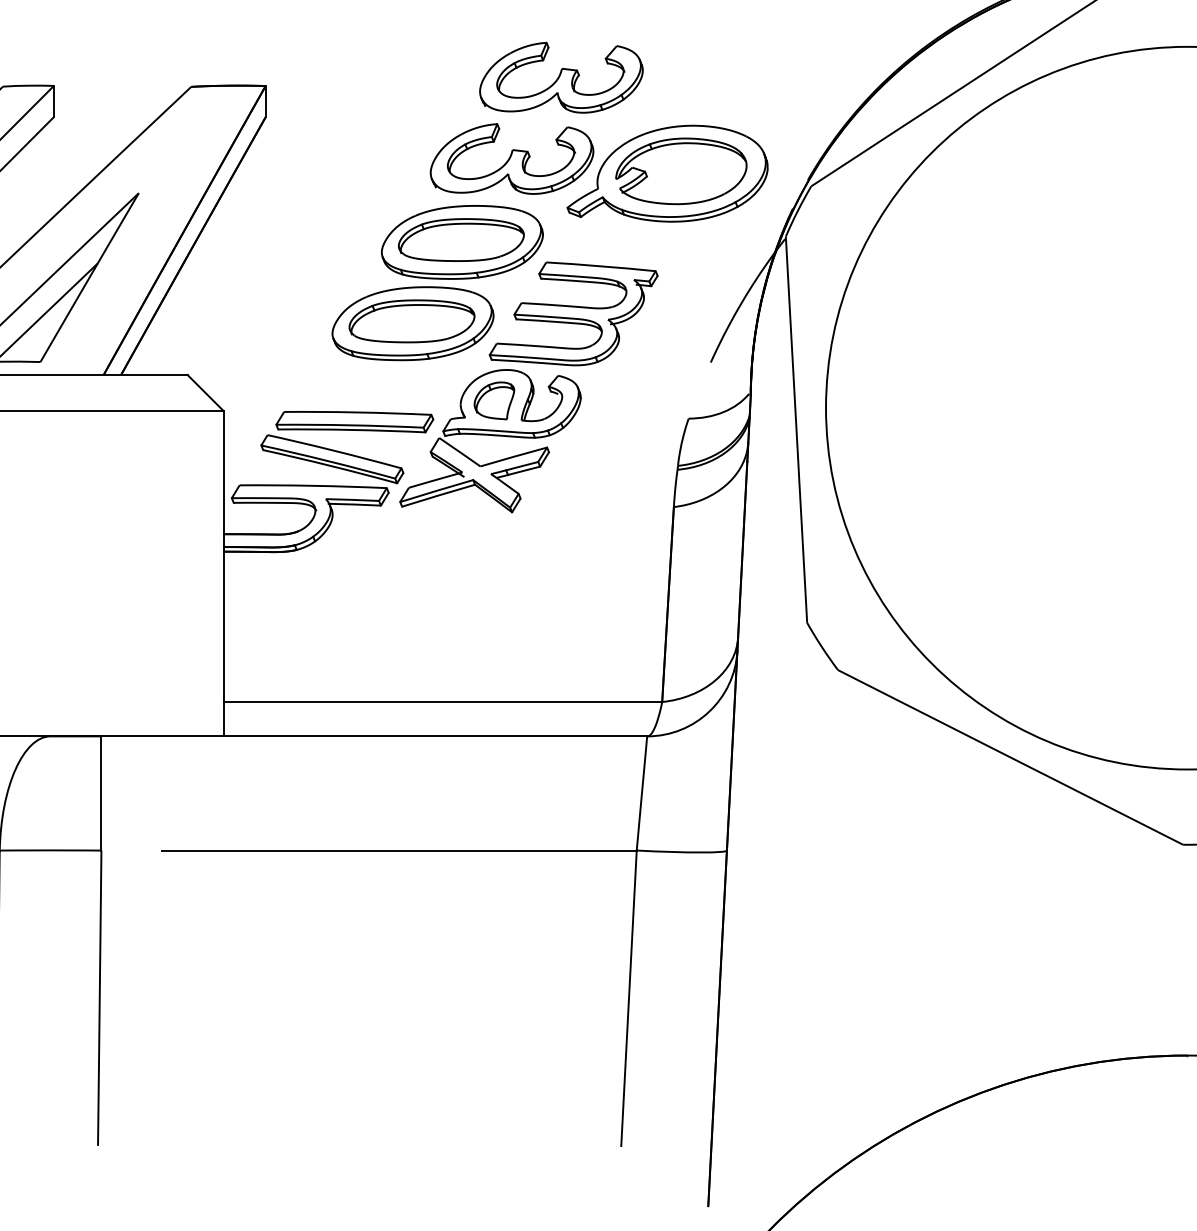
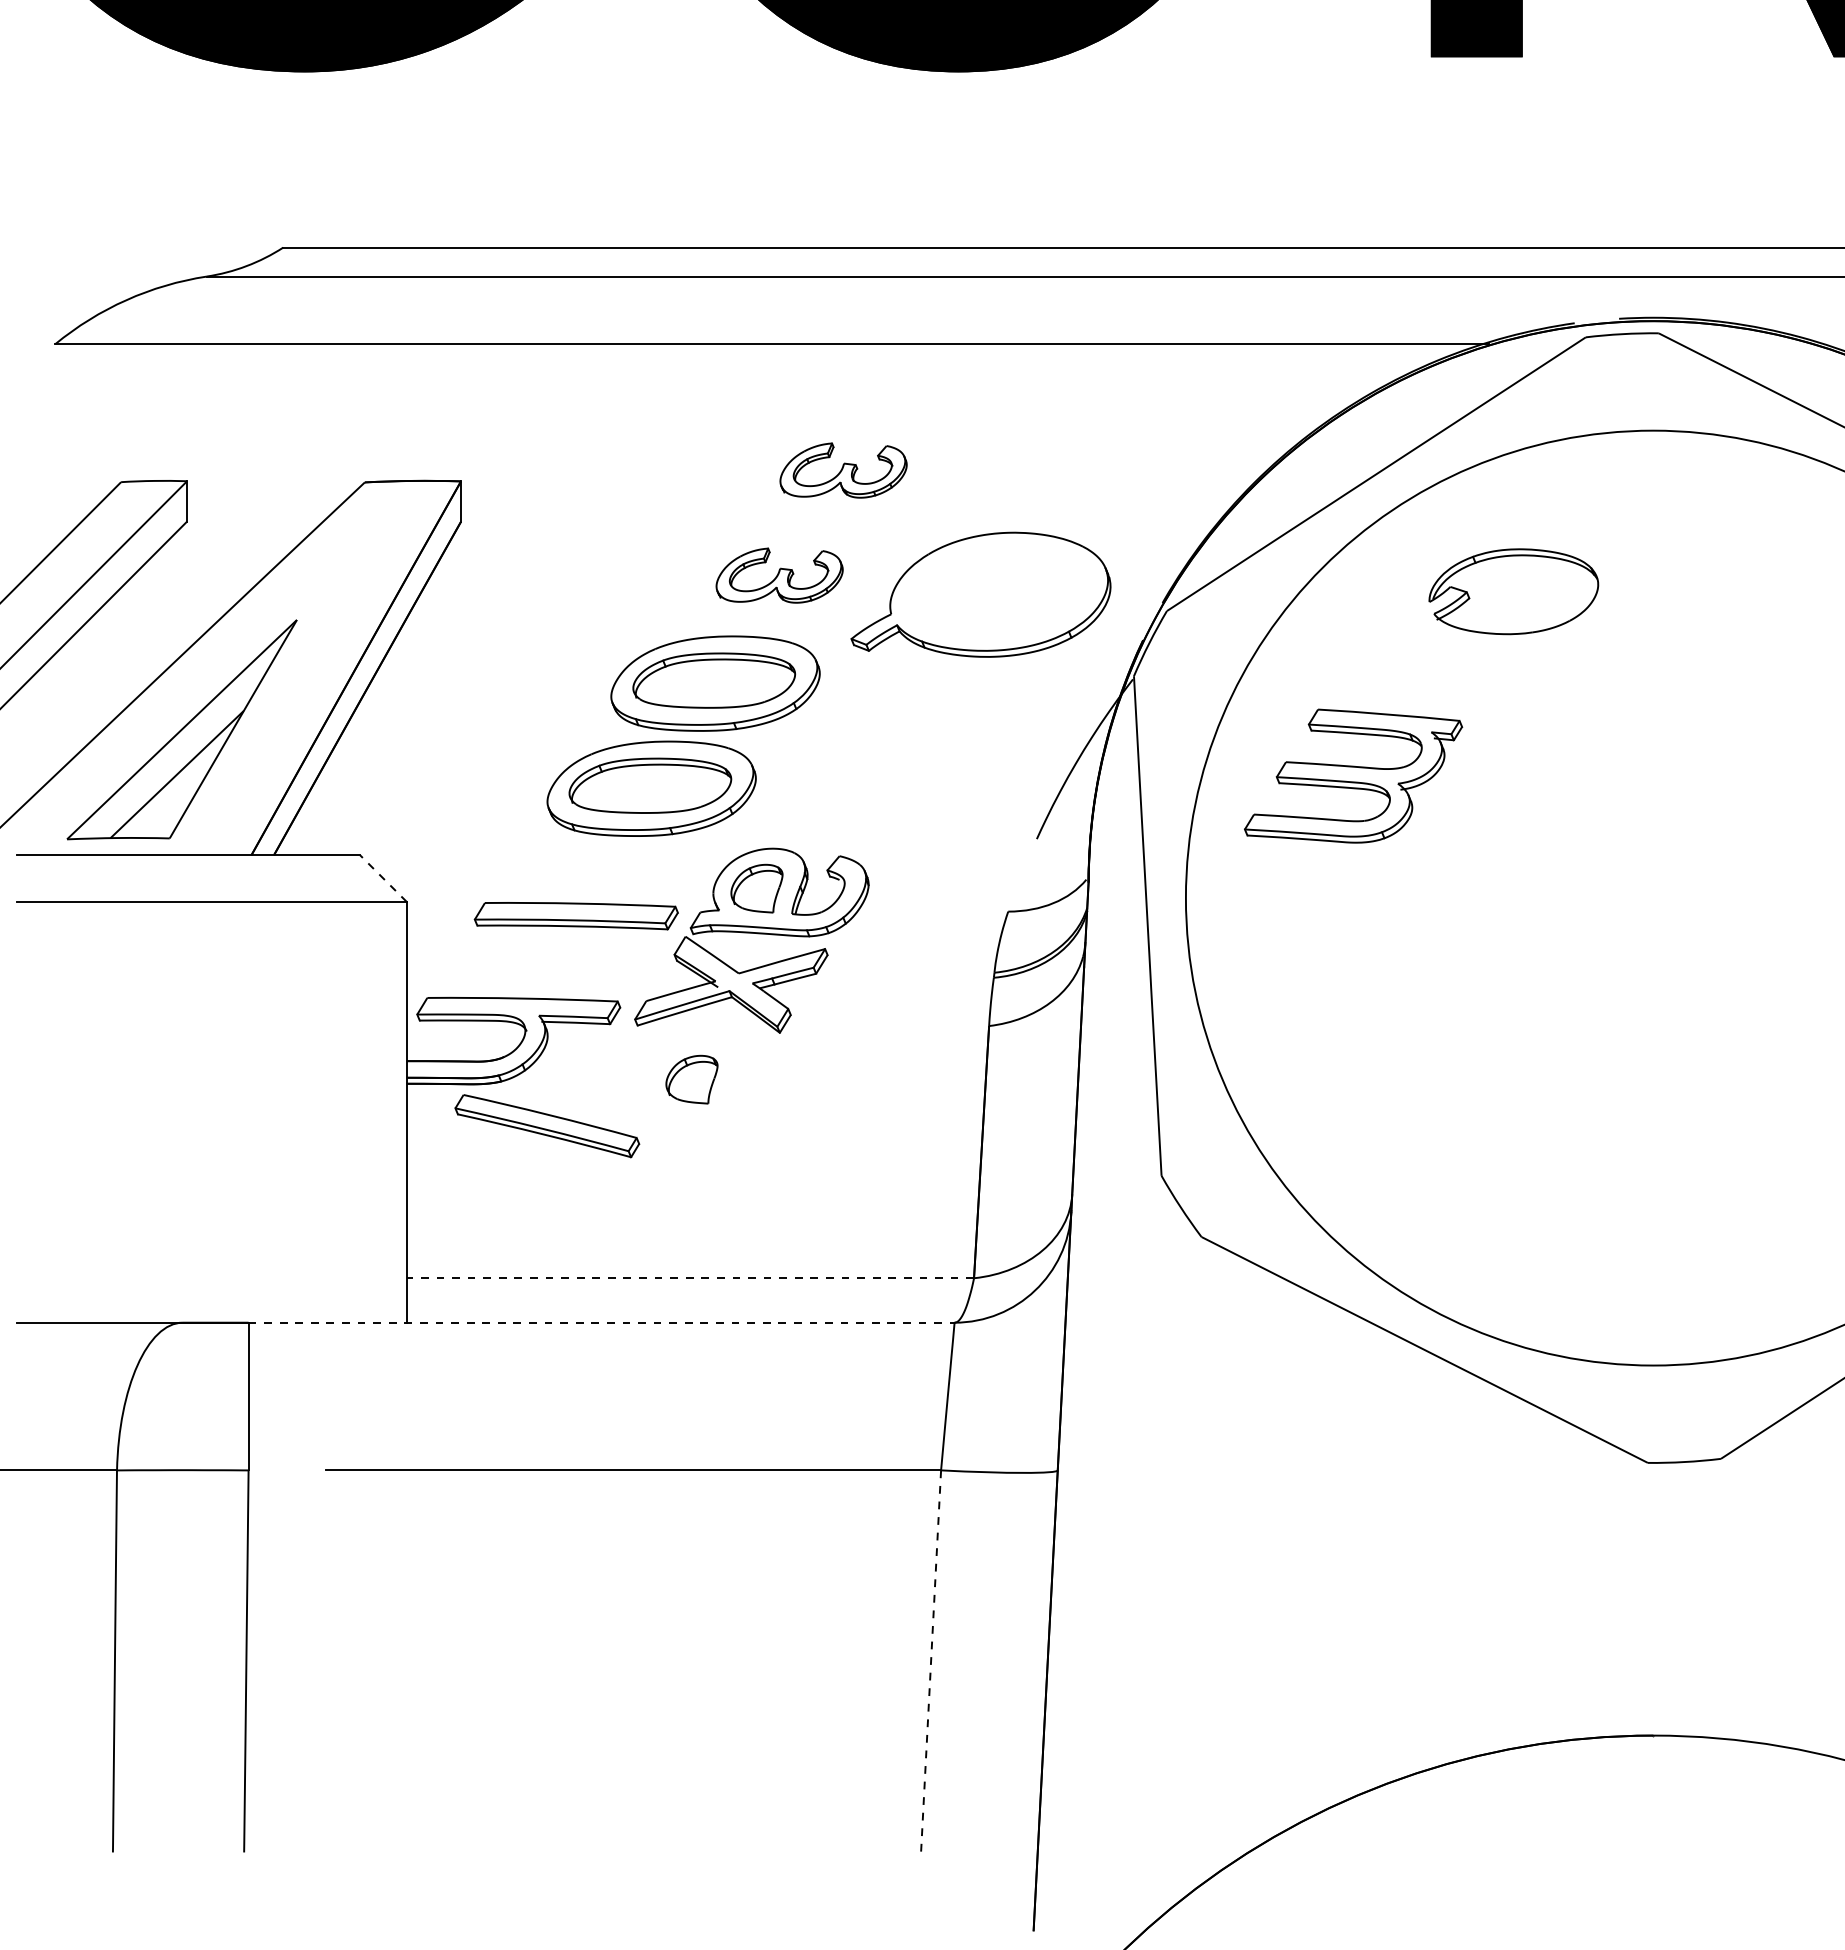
part: (561, 77) -> (843, 470), size x0.6
part: (511, 158) -> (779, 575), size x0.6
part: (681, 171) -> (1513, 591), moved
part: (573, 313) -> (1353, 775), moved
line: (205, 393) -> (383, 878), solid -> dashed
part: (332, 459) -> (547, 1126), moved
part: (443, 548) -> (691, 1079), added
line: (443, 702) -> (690, 1278), solid -> dashed
line: (375, 736) -> (602, 1322), solid -> dashed
line: (629, 999) -> (931, 1662), solid -> dashed

